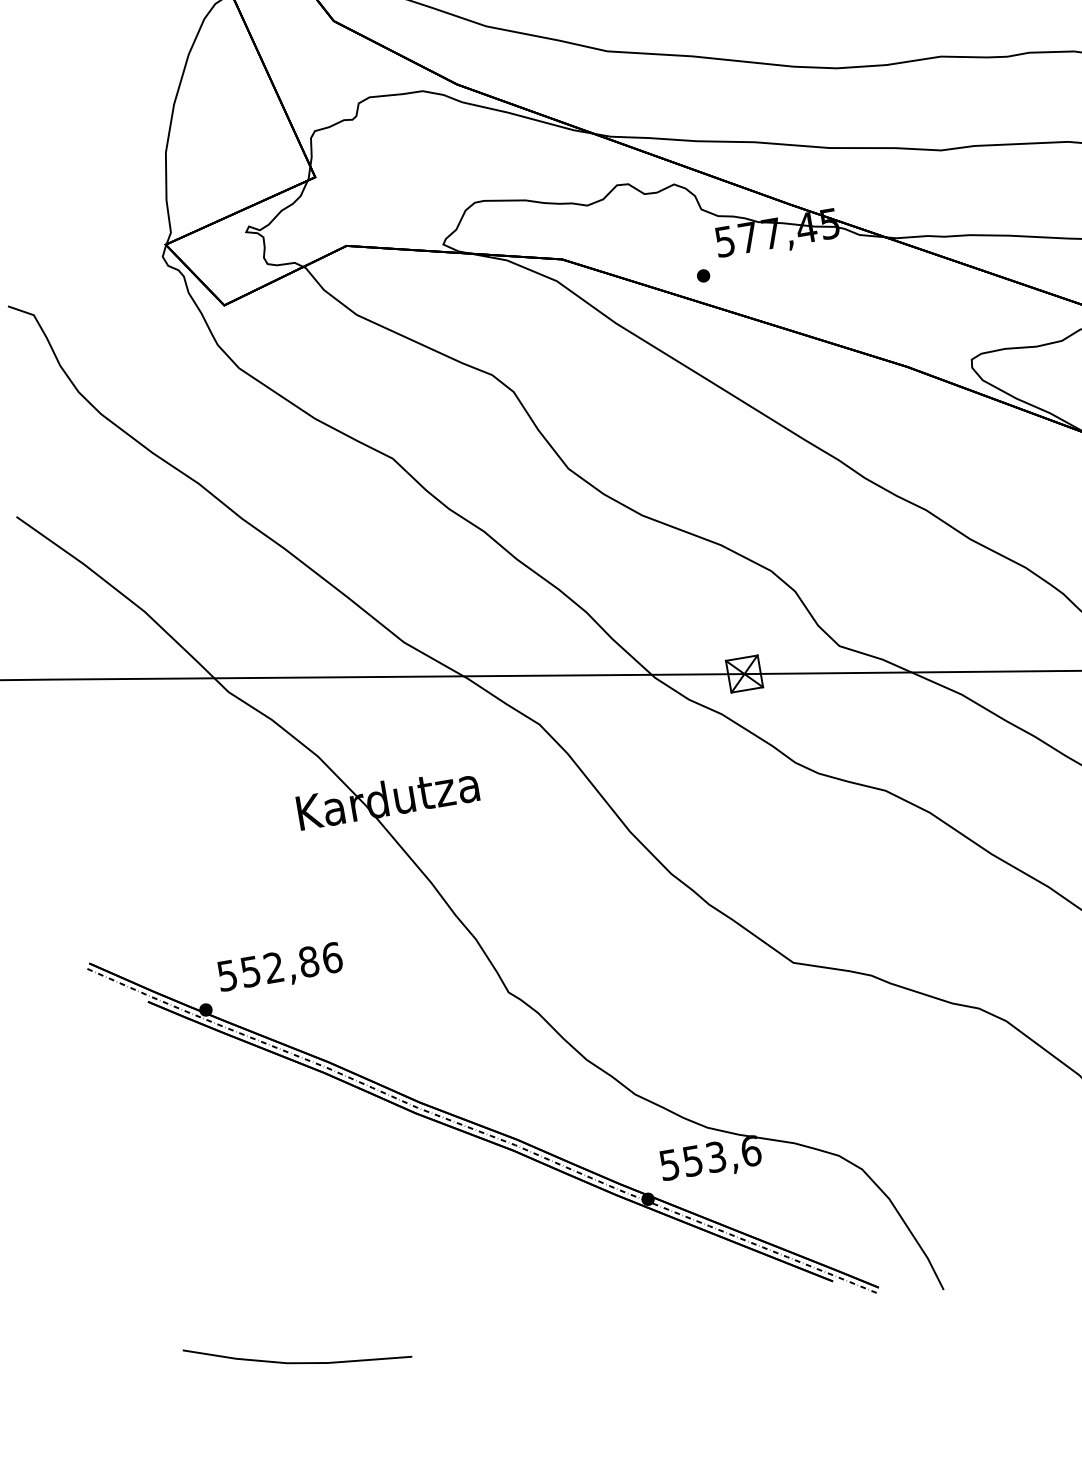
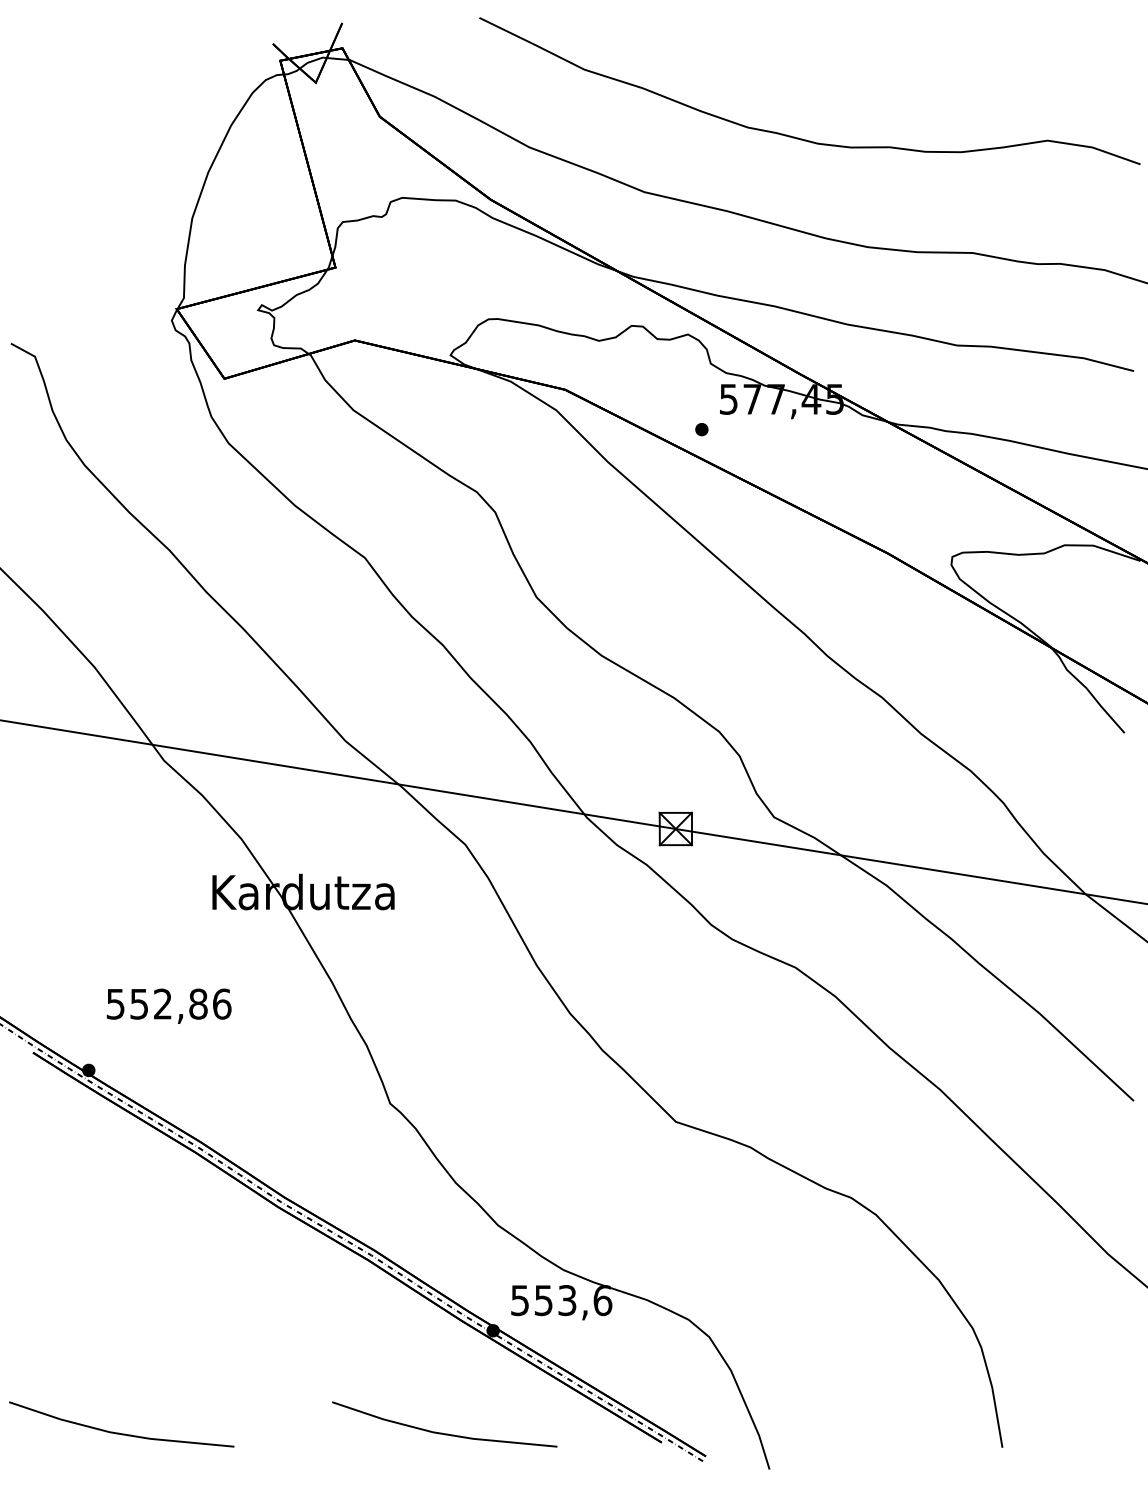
text: (279, 968) -> (168, 1005), moved
line: (615, 1308) -> (442, 1432), added

